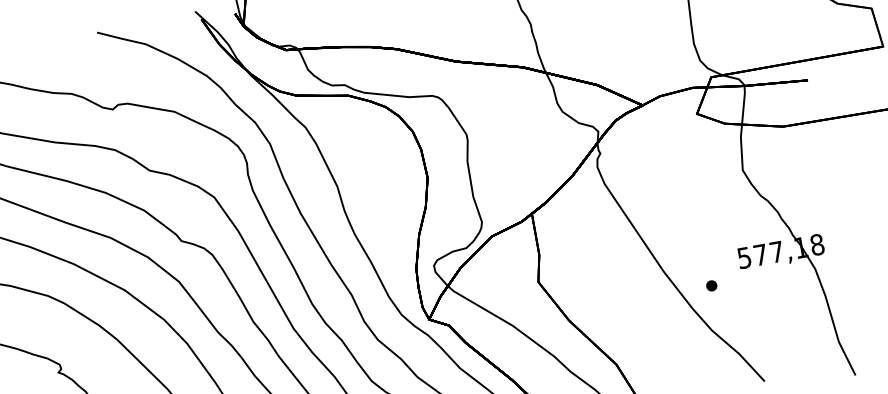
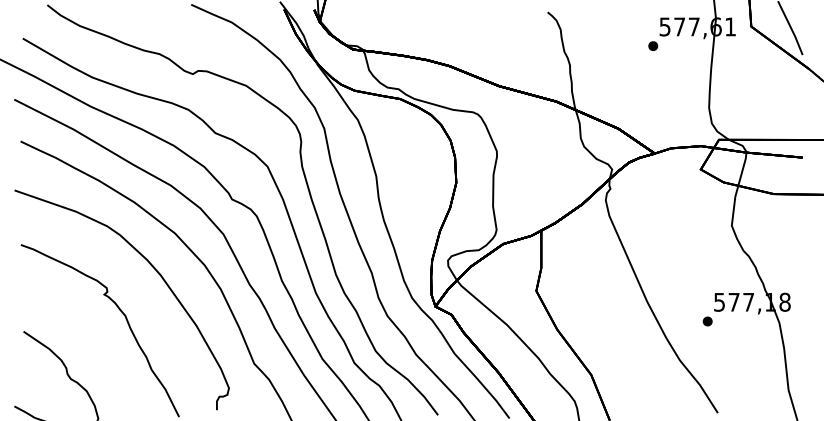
part: (711, 285) -> (707, 321), moved

